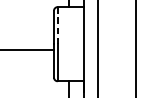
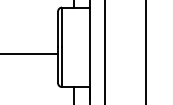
line: (58, 25) -> (62, 27), dashed -> solid

